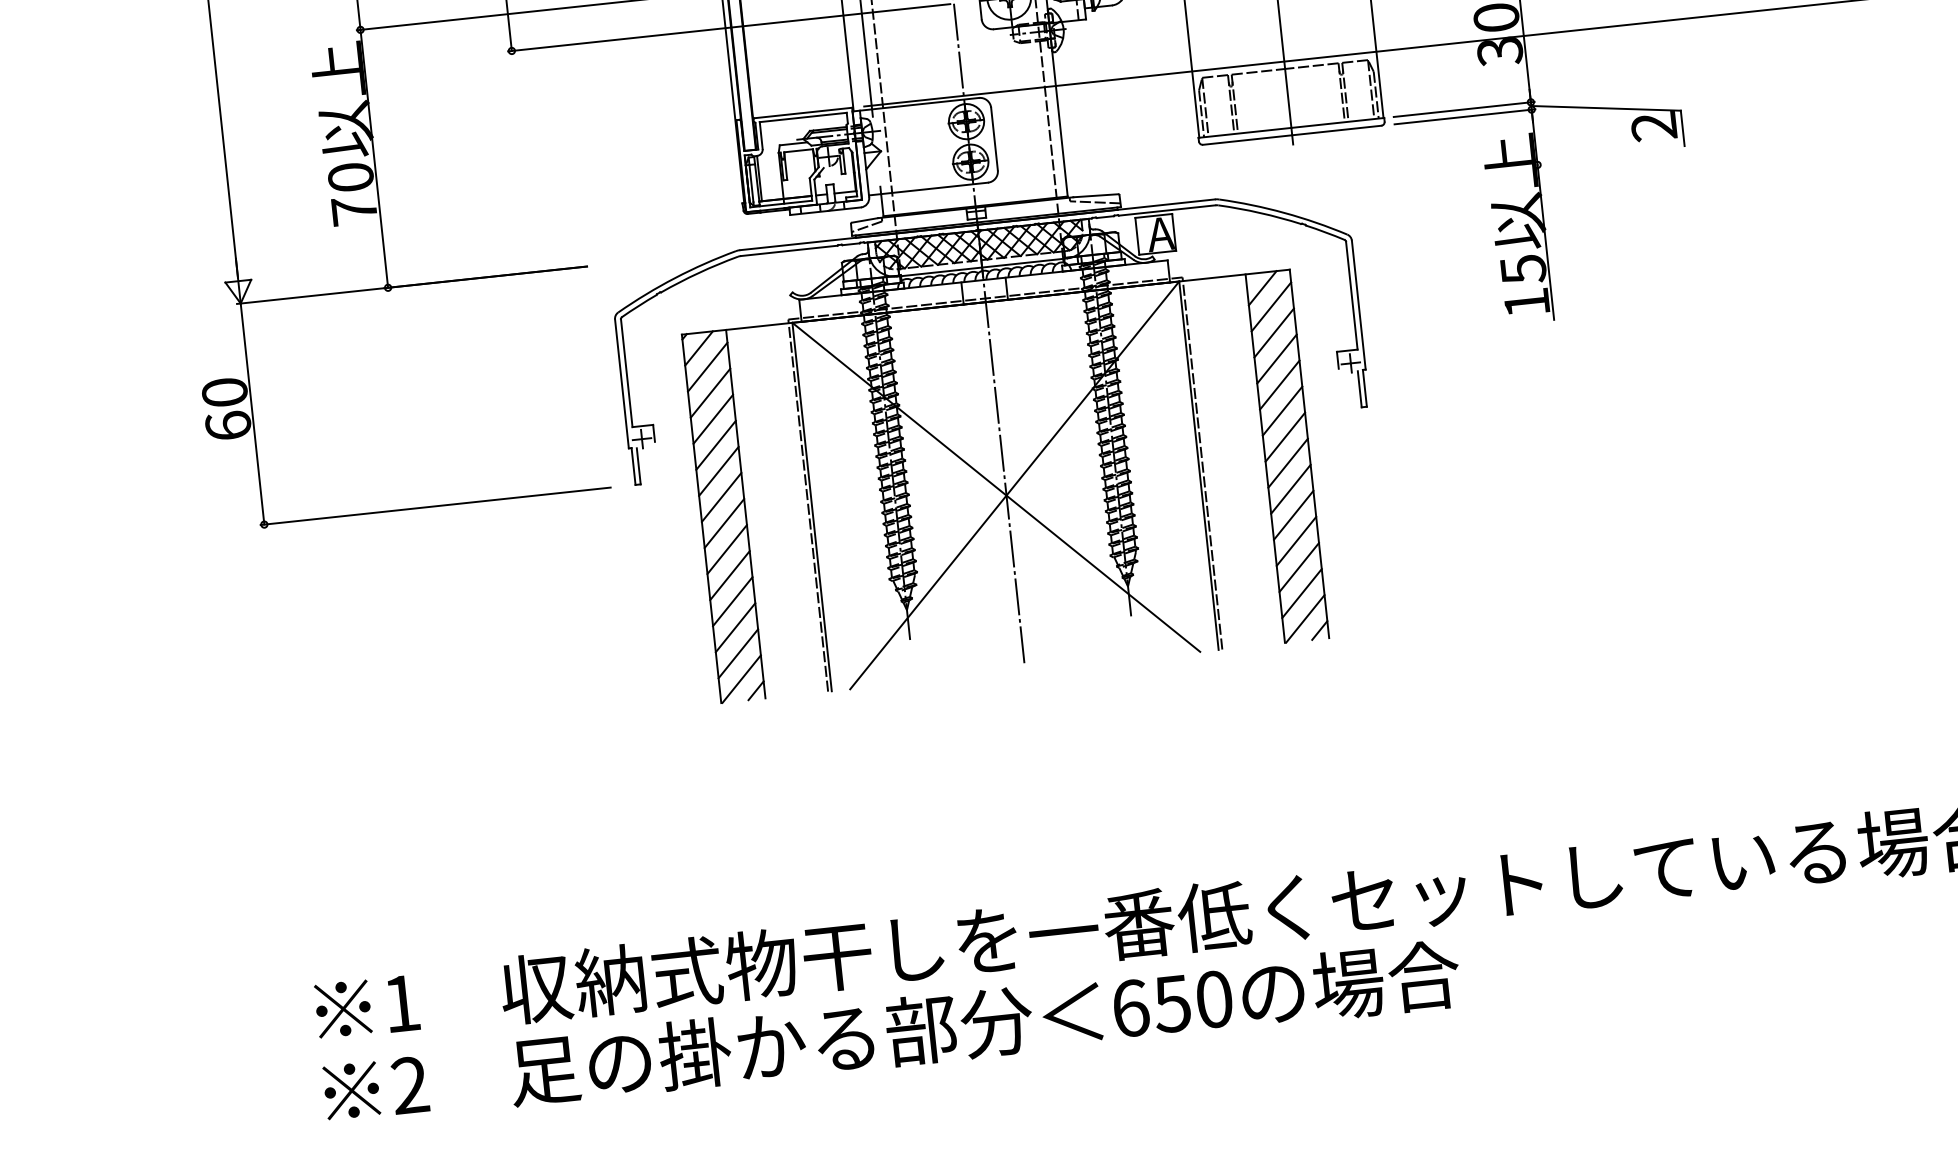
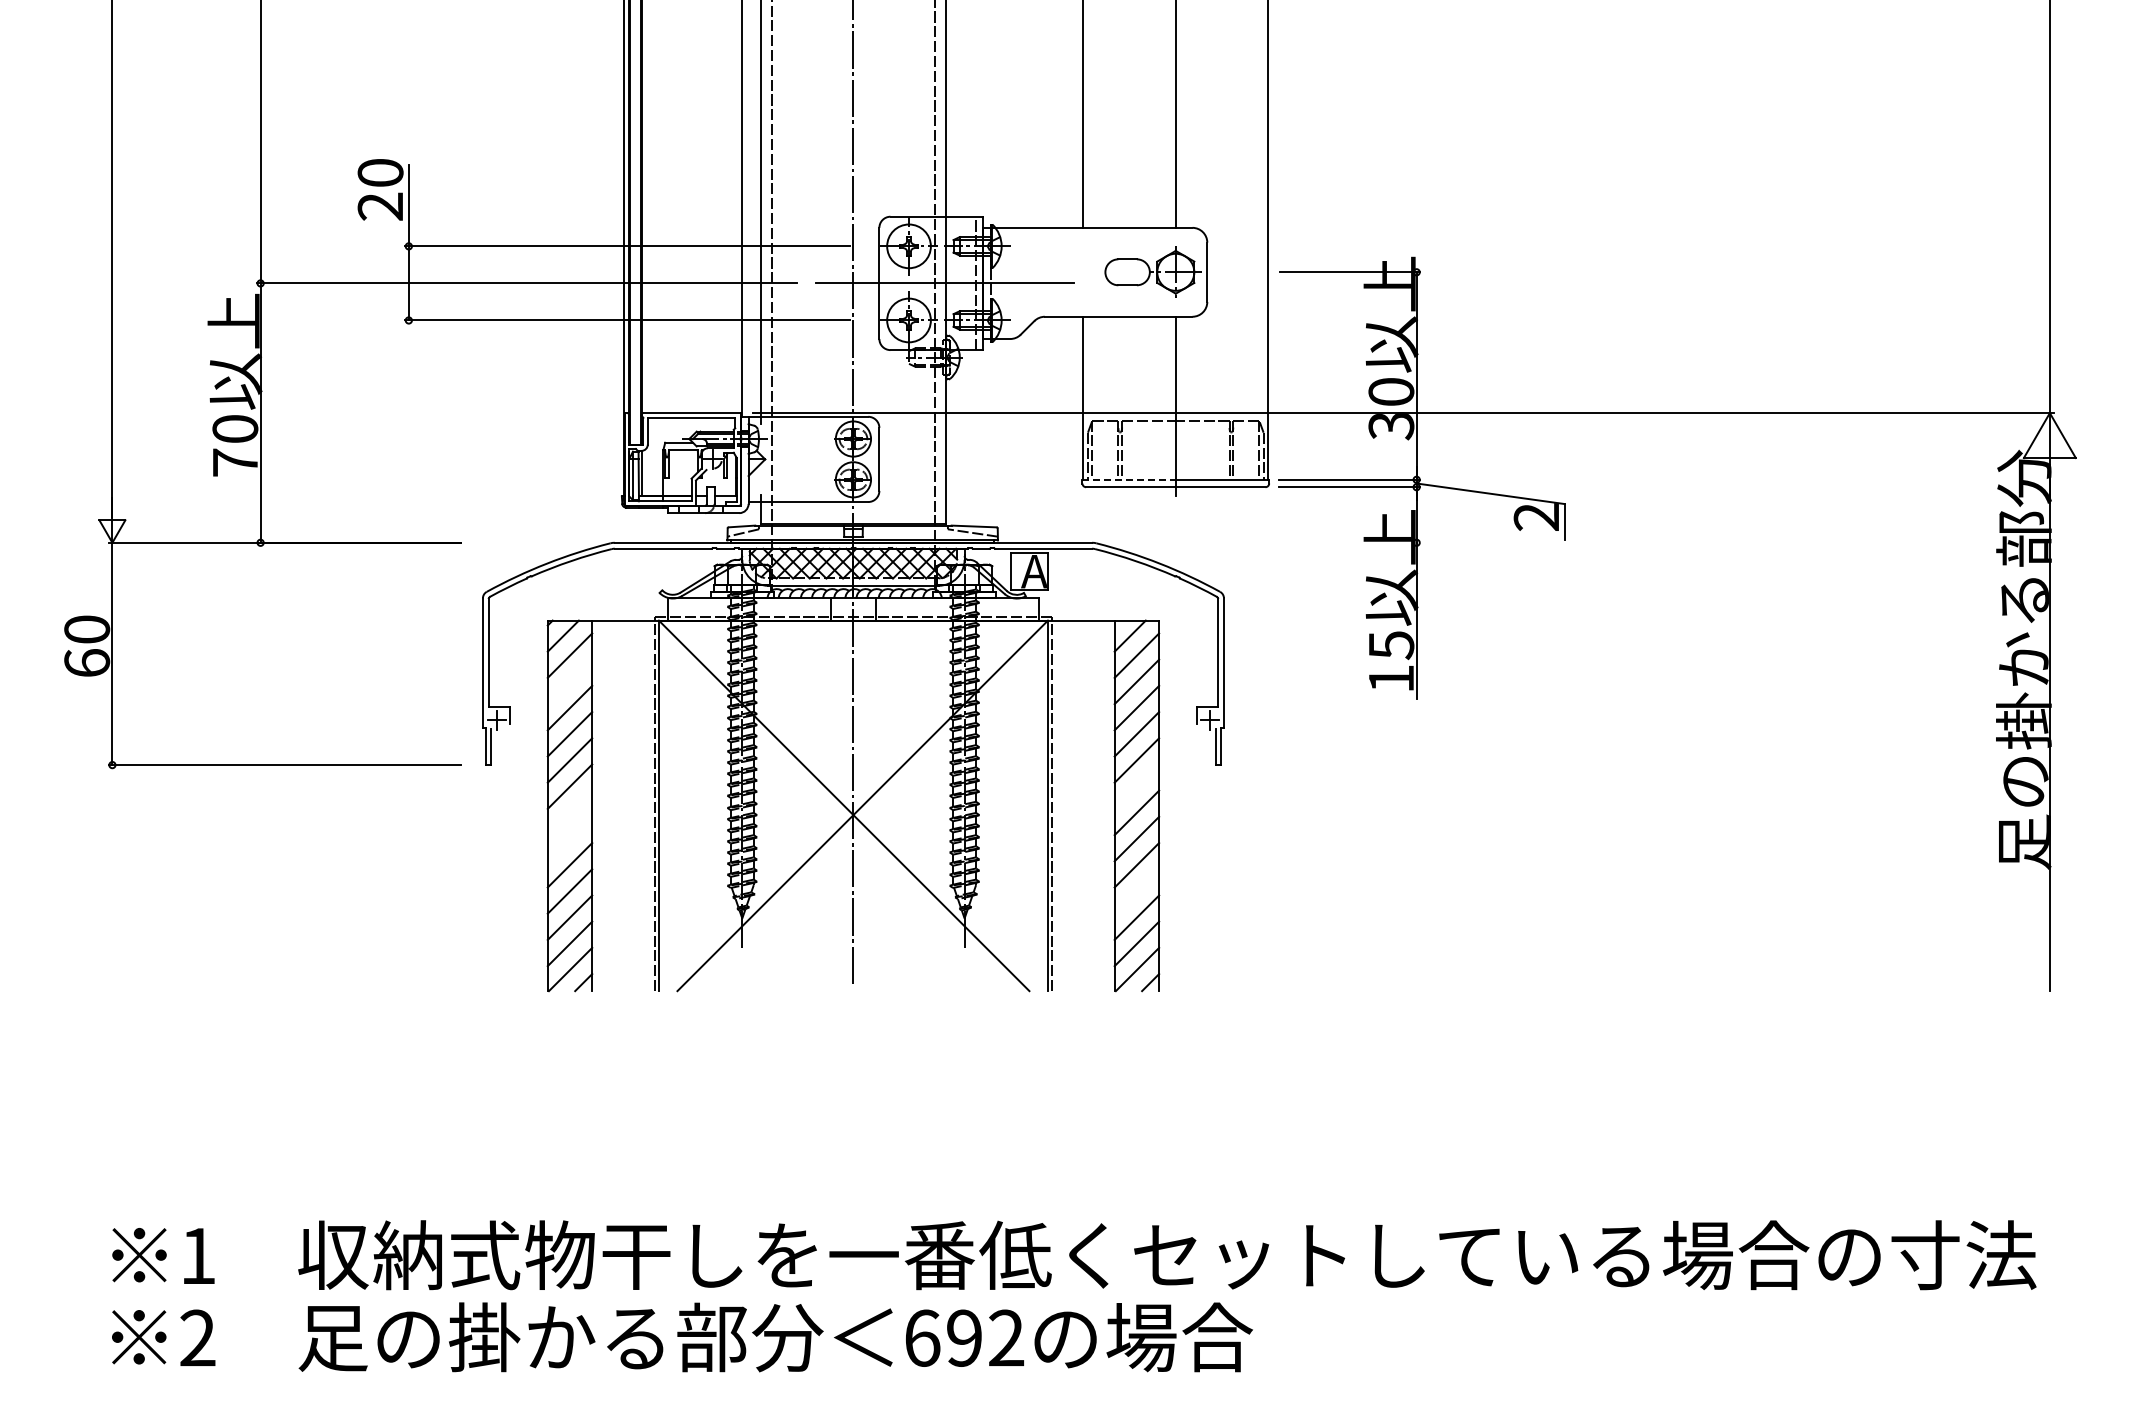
line: (1245, 132) -> (1129, 479), solid -> dashed
line: (709, 392) -> (569, 681), removed
line: (1284, 437) -> (1136, 786), removed
line: (723, 523) -> (569, 812), removed
line: (1296, 541) -> (1136, 891), removed
line: (726, 549) -> (569, 838), removed
text: (1193, 1000) -> (985, 1337), 650 -> 692

